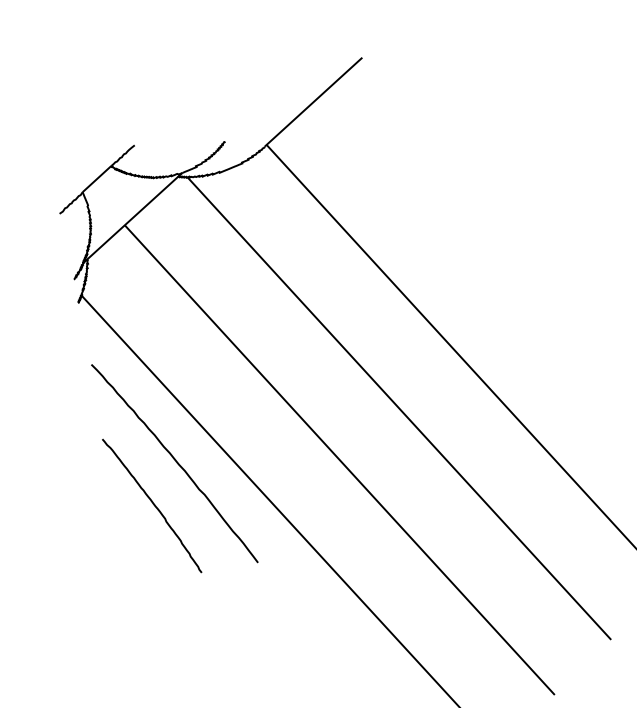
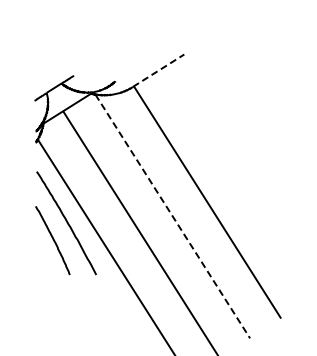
line: (315, 101) -> (159, 70), solid -> dashed
line: (400, 408) -> (173, 216), solid -> dashed

